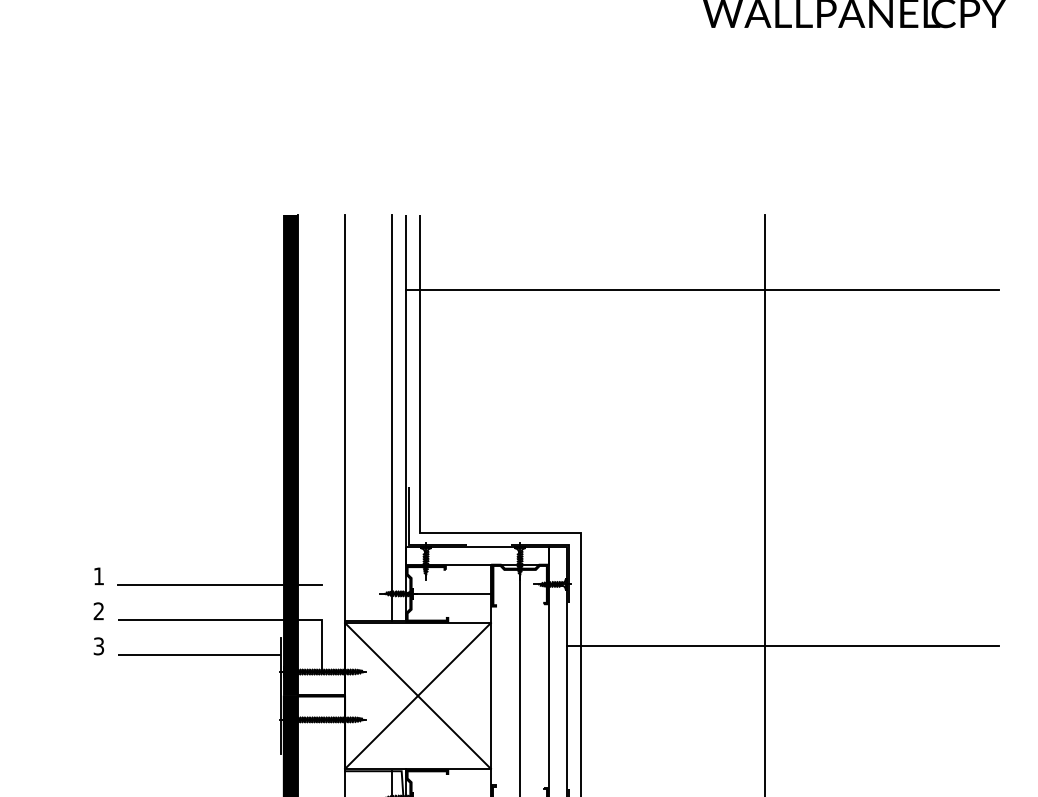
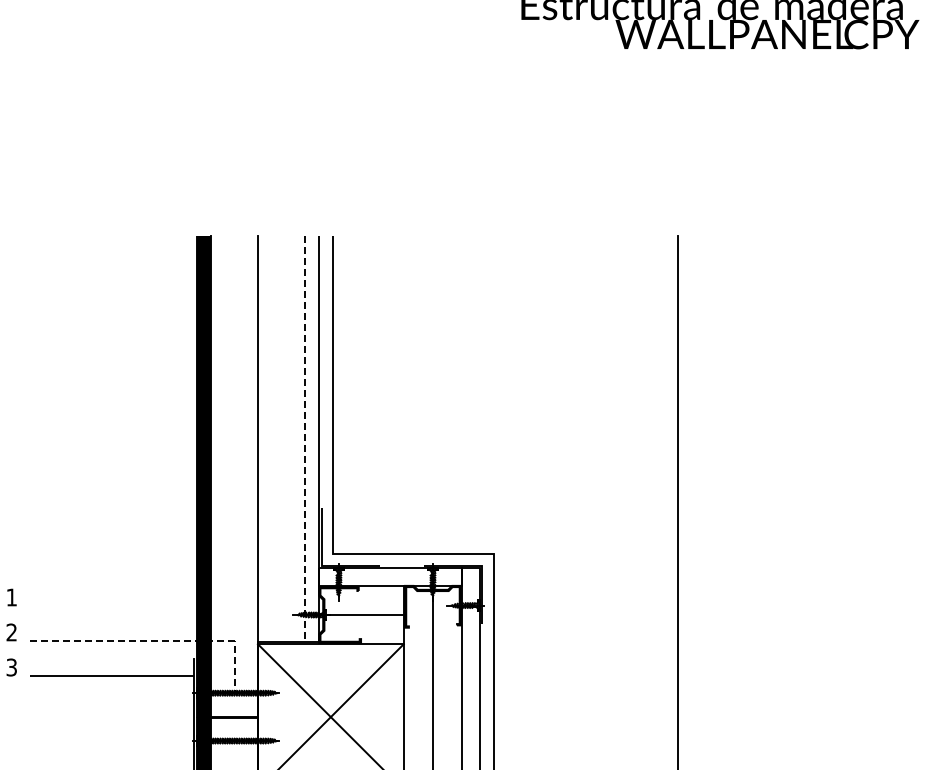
line: (702, 290) -> (615, 311), removed
line: (391, 418) -> (304, 439), solid -> dashed
line: (219, 585) -> (132, 606), removed
line: (246, 620) -> (159, 641), solid -> dashed
line: (782, 646) -> (695, 667), removed

